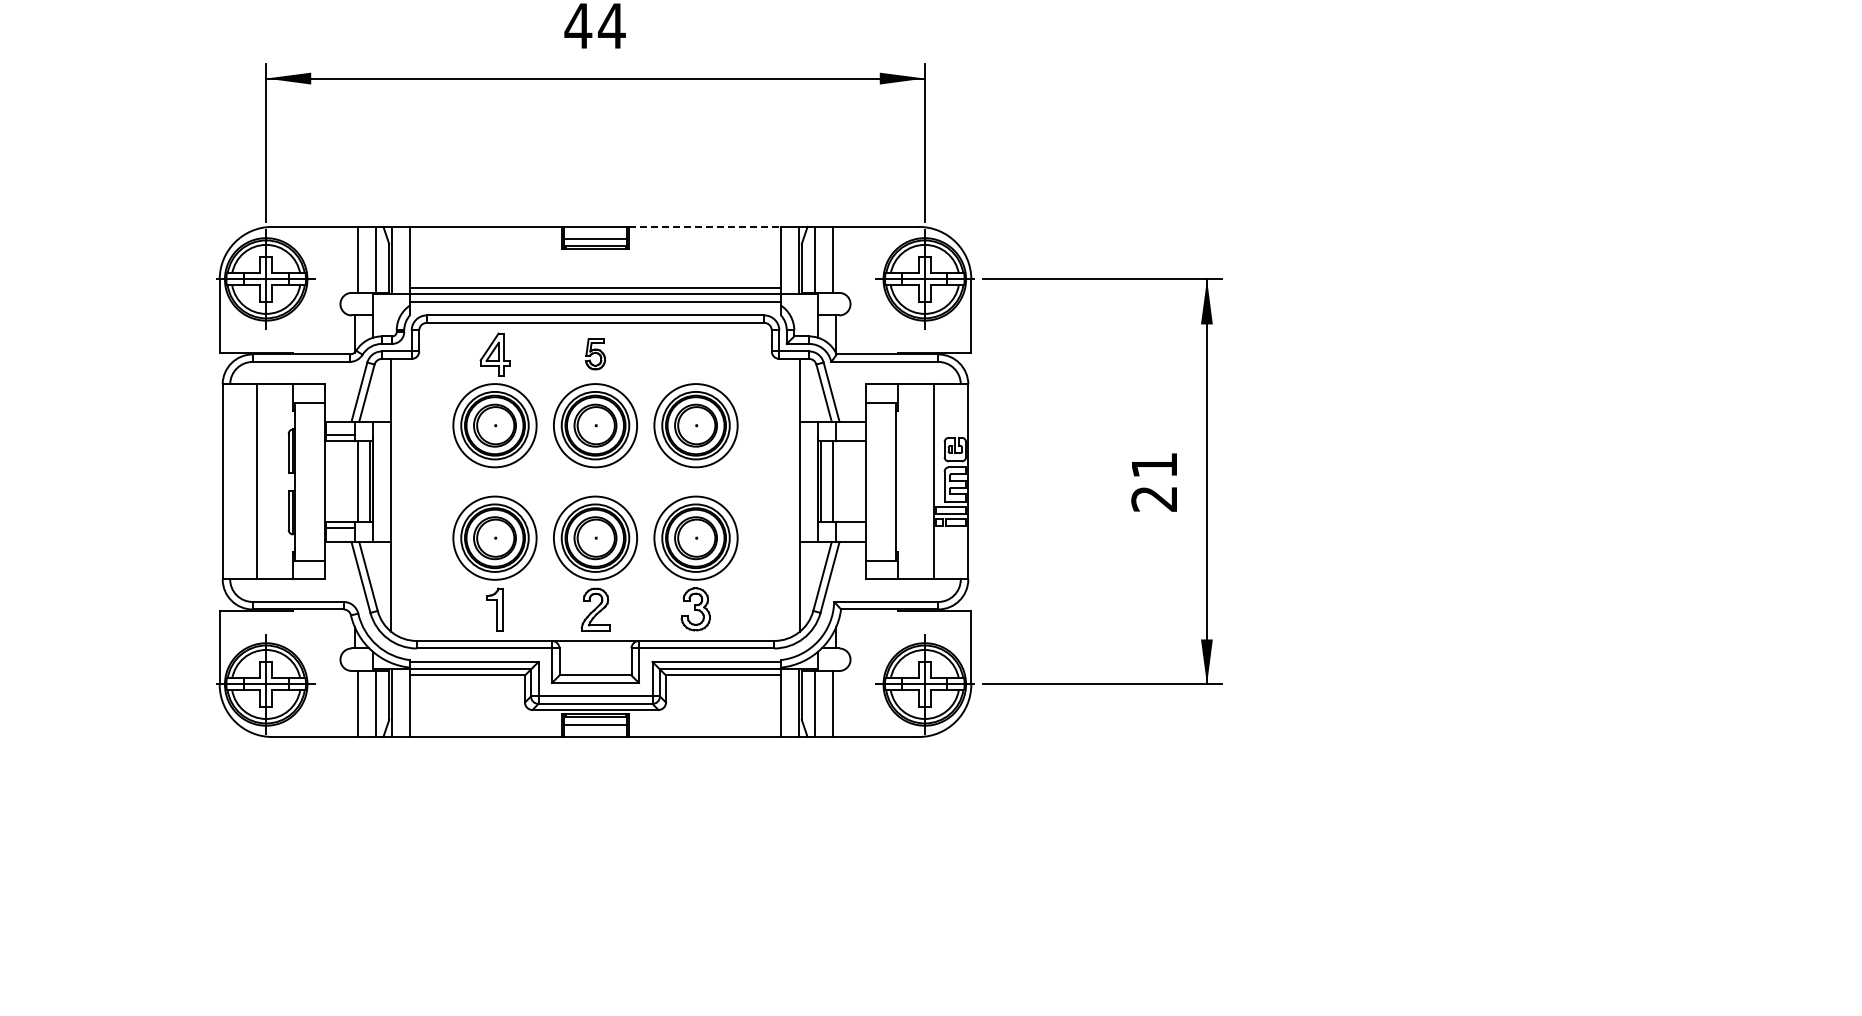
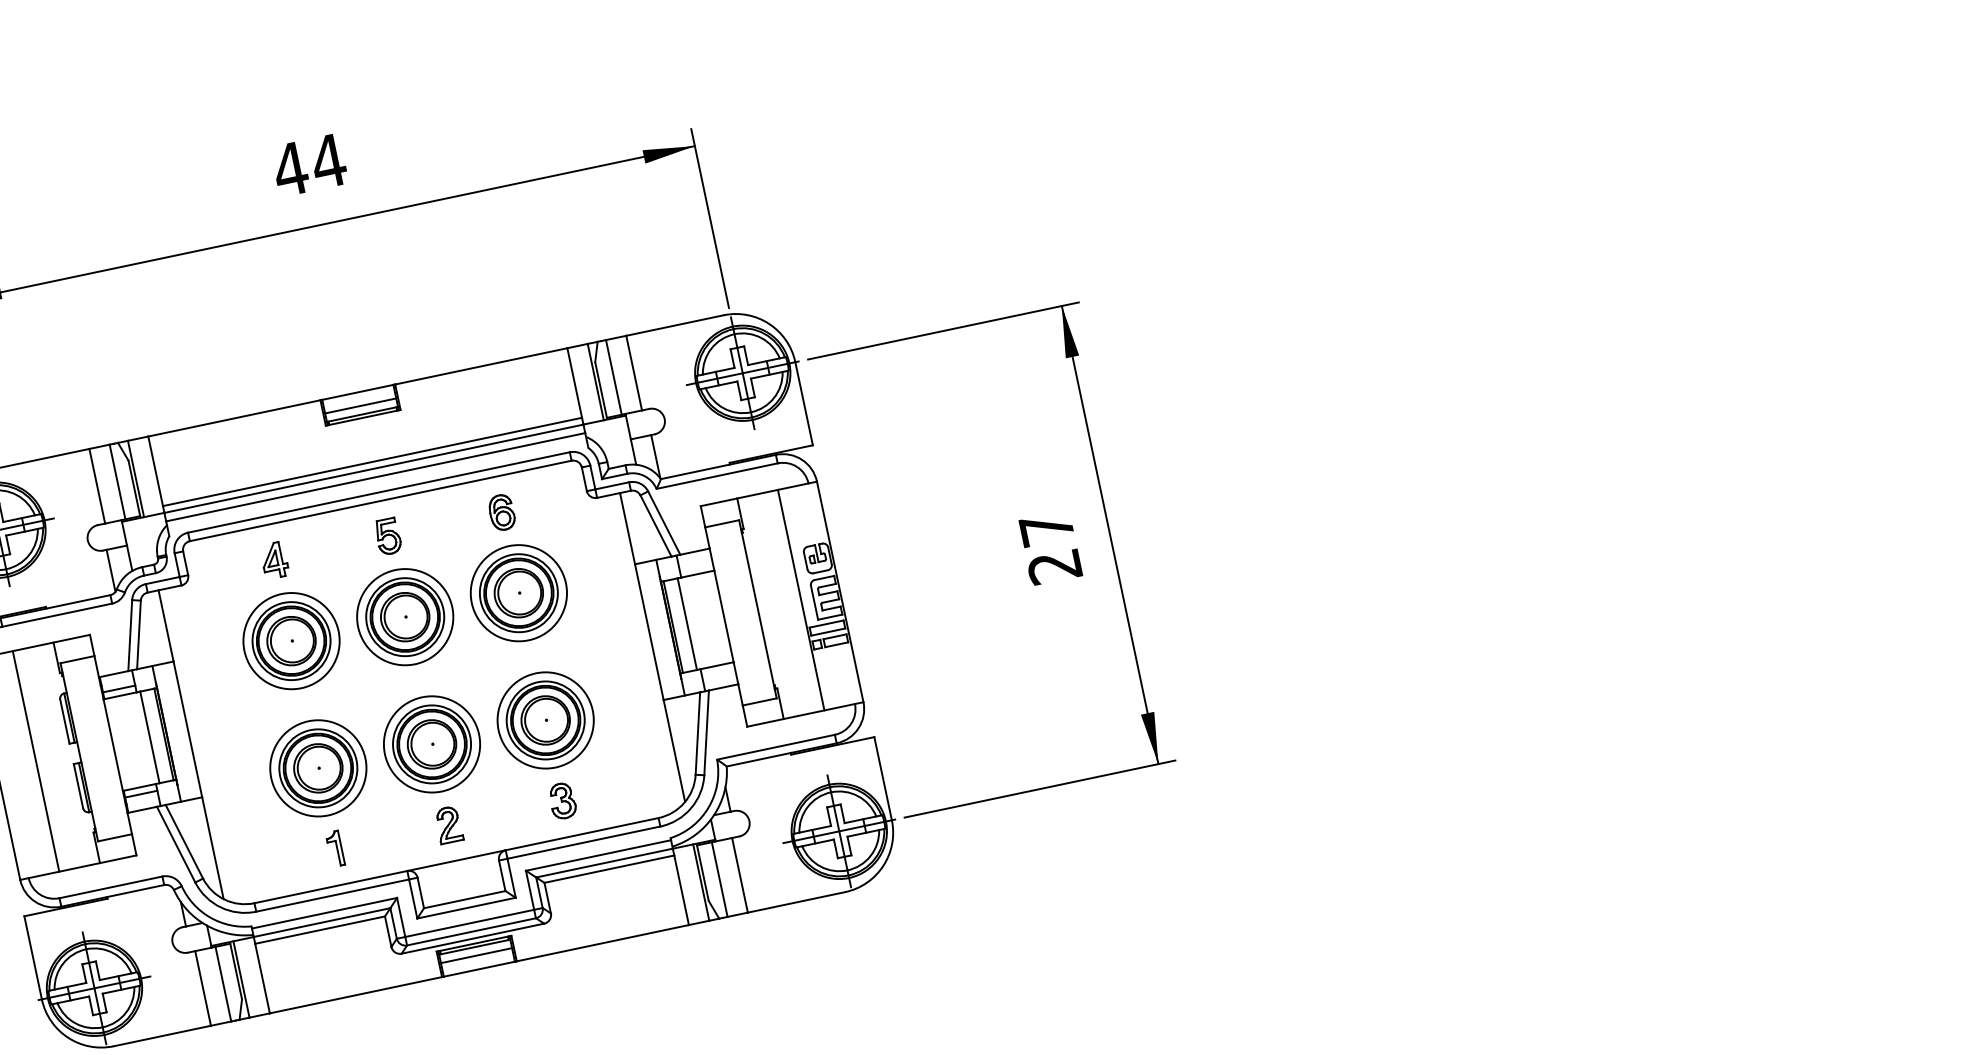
line: (705, 226) -> (482, 365), dashed -> solid
part: (494, 353) -> (273, 559), size x0.71
part: (695, 354) -> (501, 512), added
text: (1154, 465) -> (1046, 528), 21 -> 27
part: (494, 608) -> (334, 847), size x0.71
part: (594, 608) -> (447, 824), size x0.71
part: (696, 609) -> (563, 800), size x0.71

